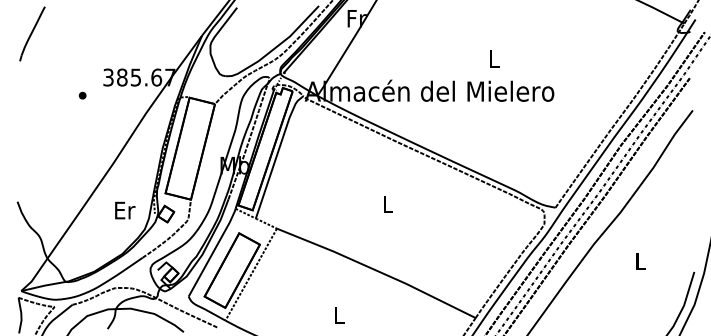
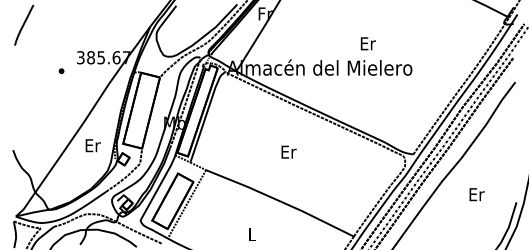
text: (493, 58) -> (367, 43), L -> Er
text: (387, 203) -> (288, 151), L -> Er
text: (124, 210) -> (92, 145), moved
text: (640, 261) -> (476, 194), L -> Er

